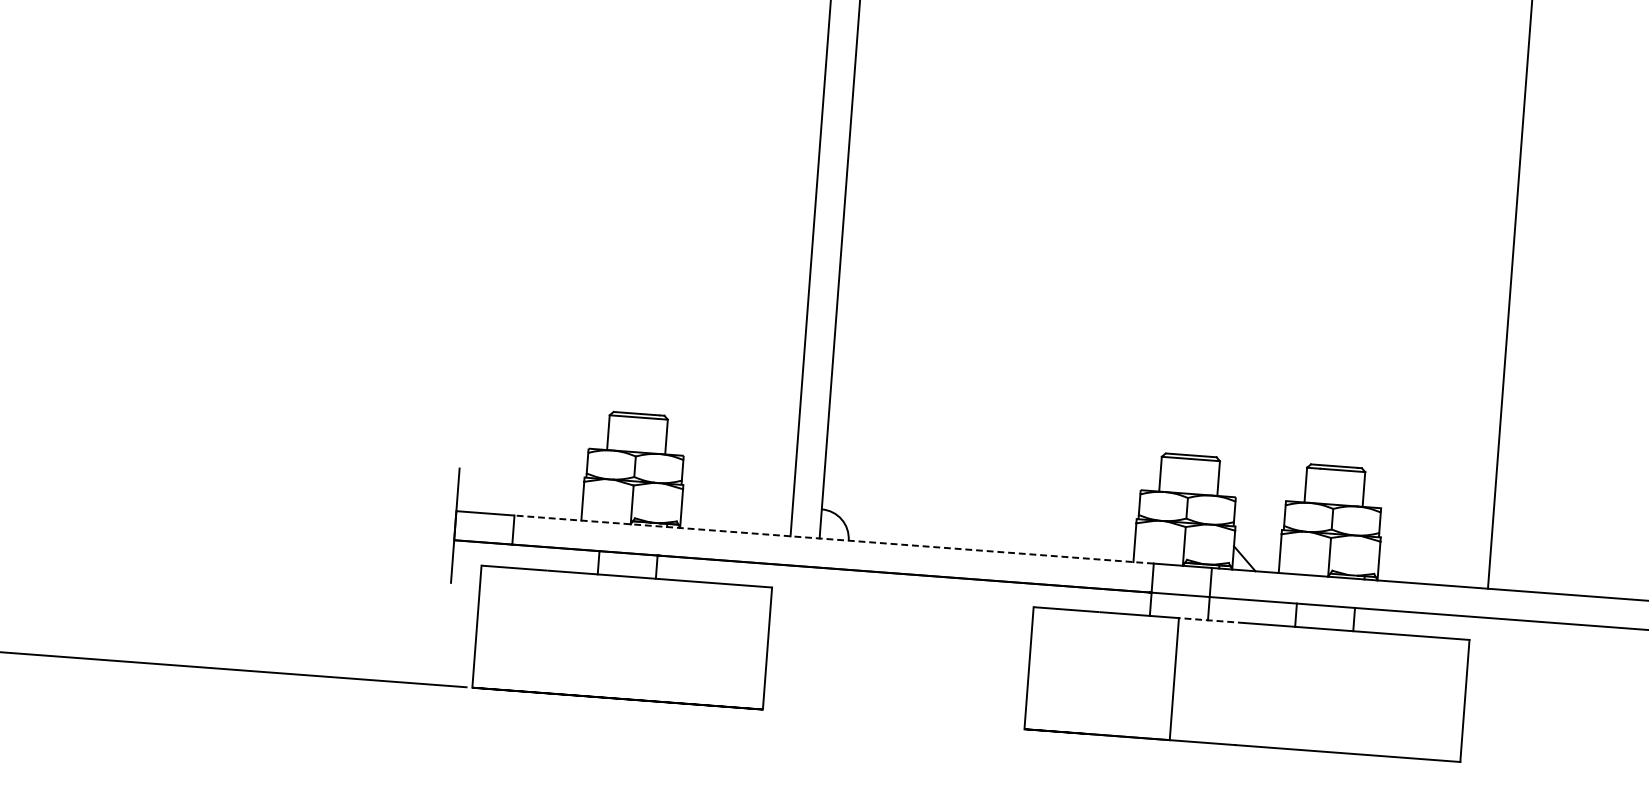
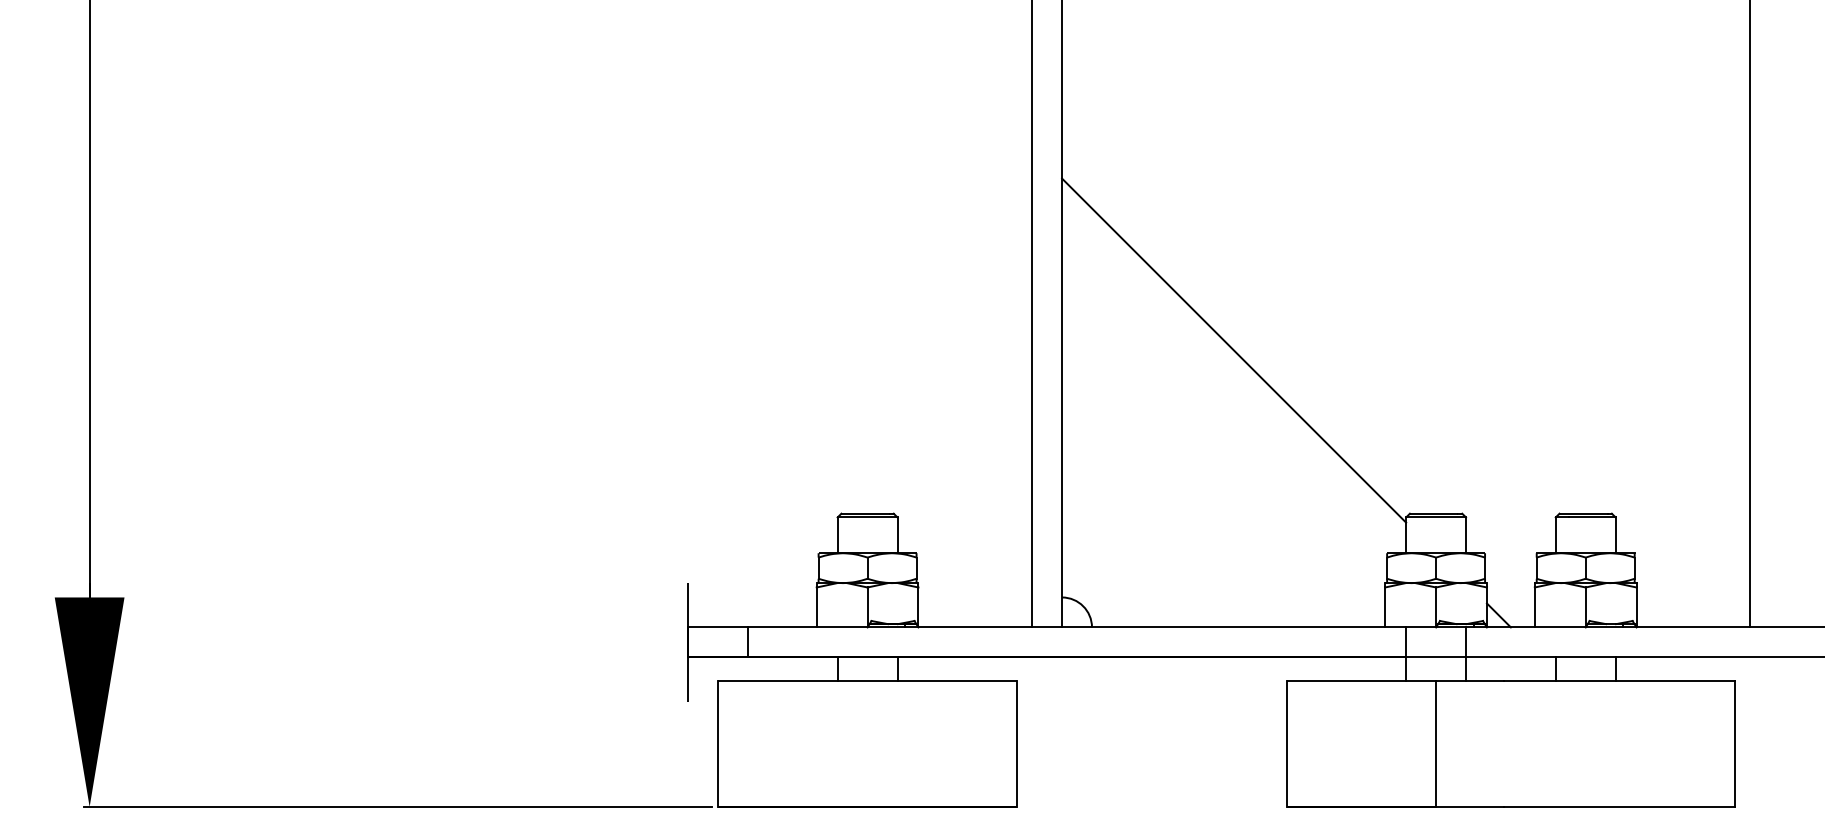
line: (1007, 282) -> (1234, 350), added
line: (833, 539) -> (1076, 627), dashed -> solid
line: (1212, 620) -> (1470, 681), dashed -> solid

